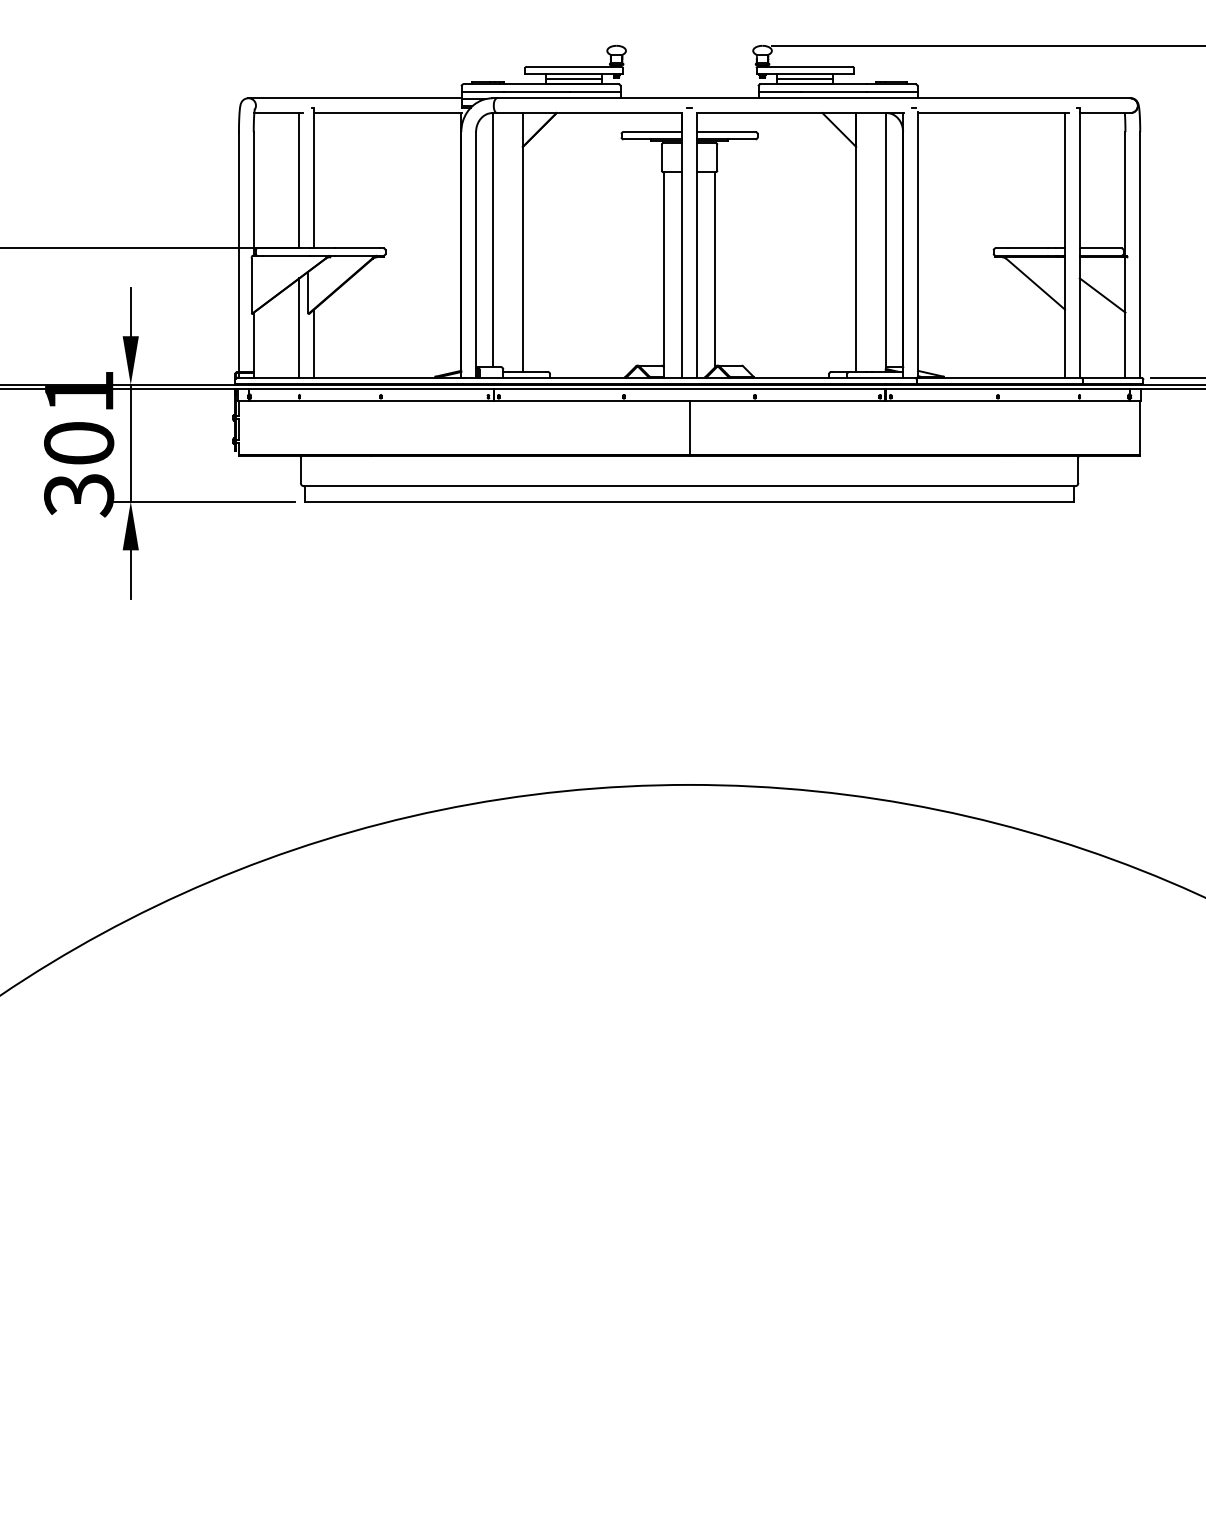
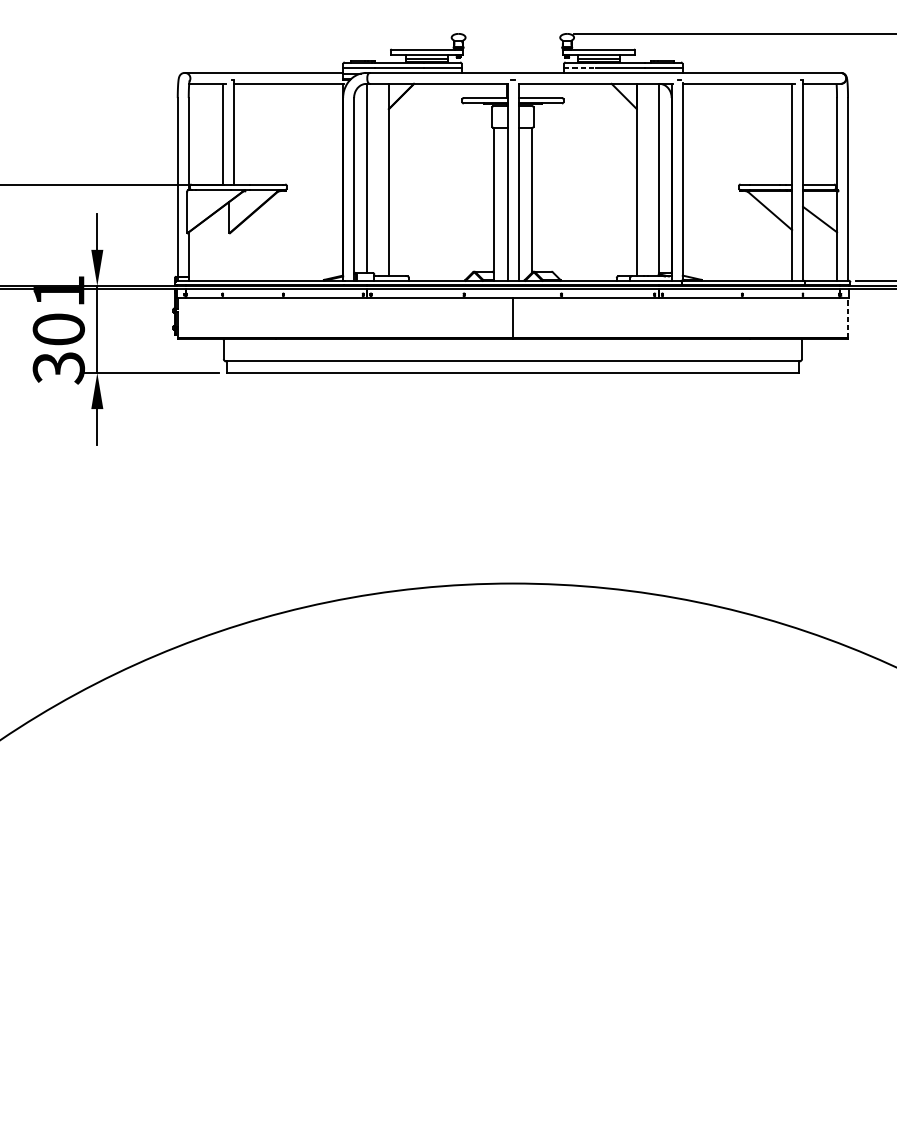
line: (780, 91) -> (580, 67), solid -> dashed
line: (299, 327) -> (222, 243), removed
line: (314, 343) -> (233, 255), removed
line: (1139, 427) -> (847, 317), solid -> dashed

